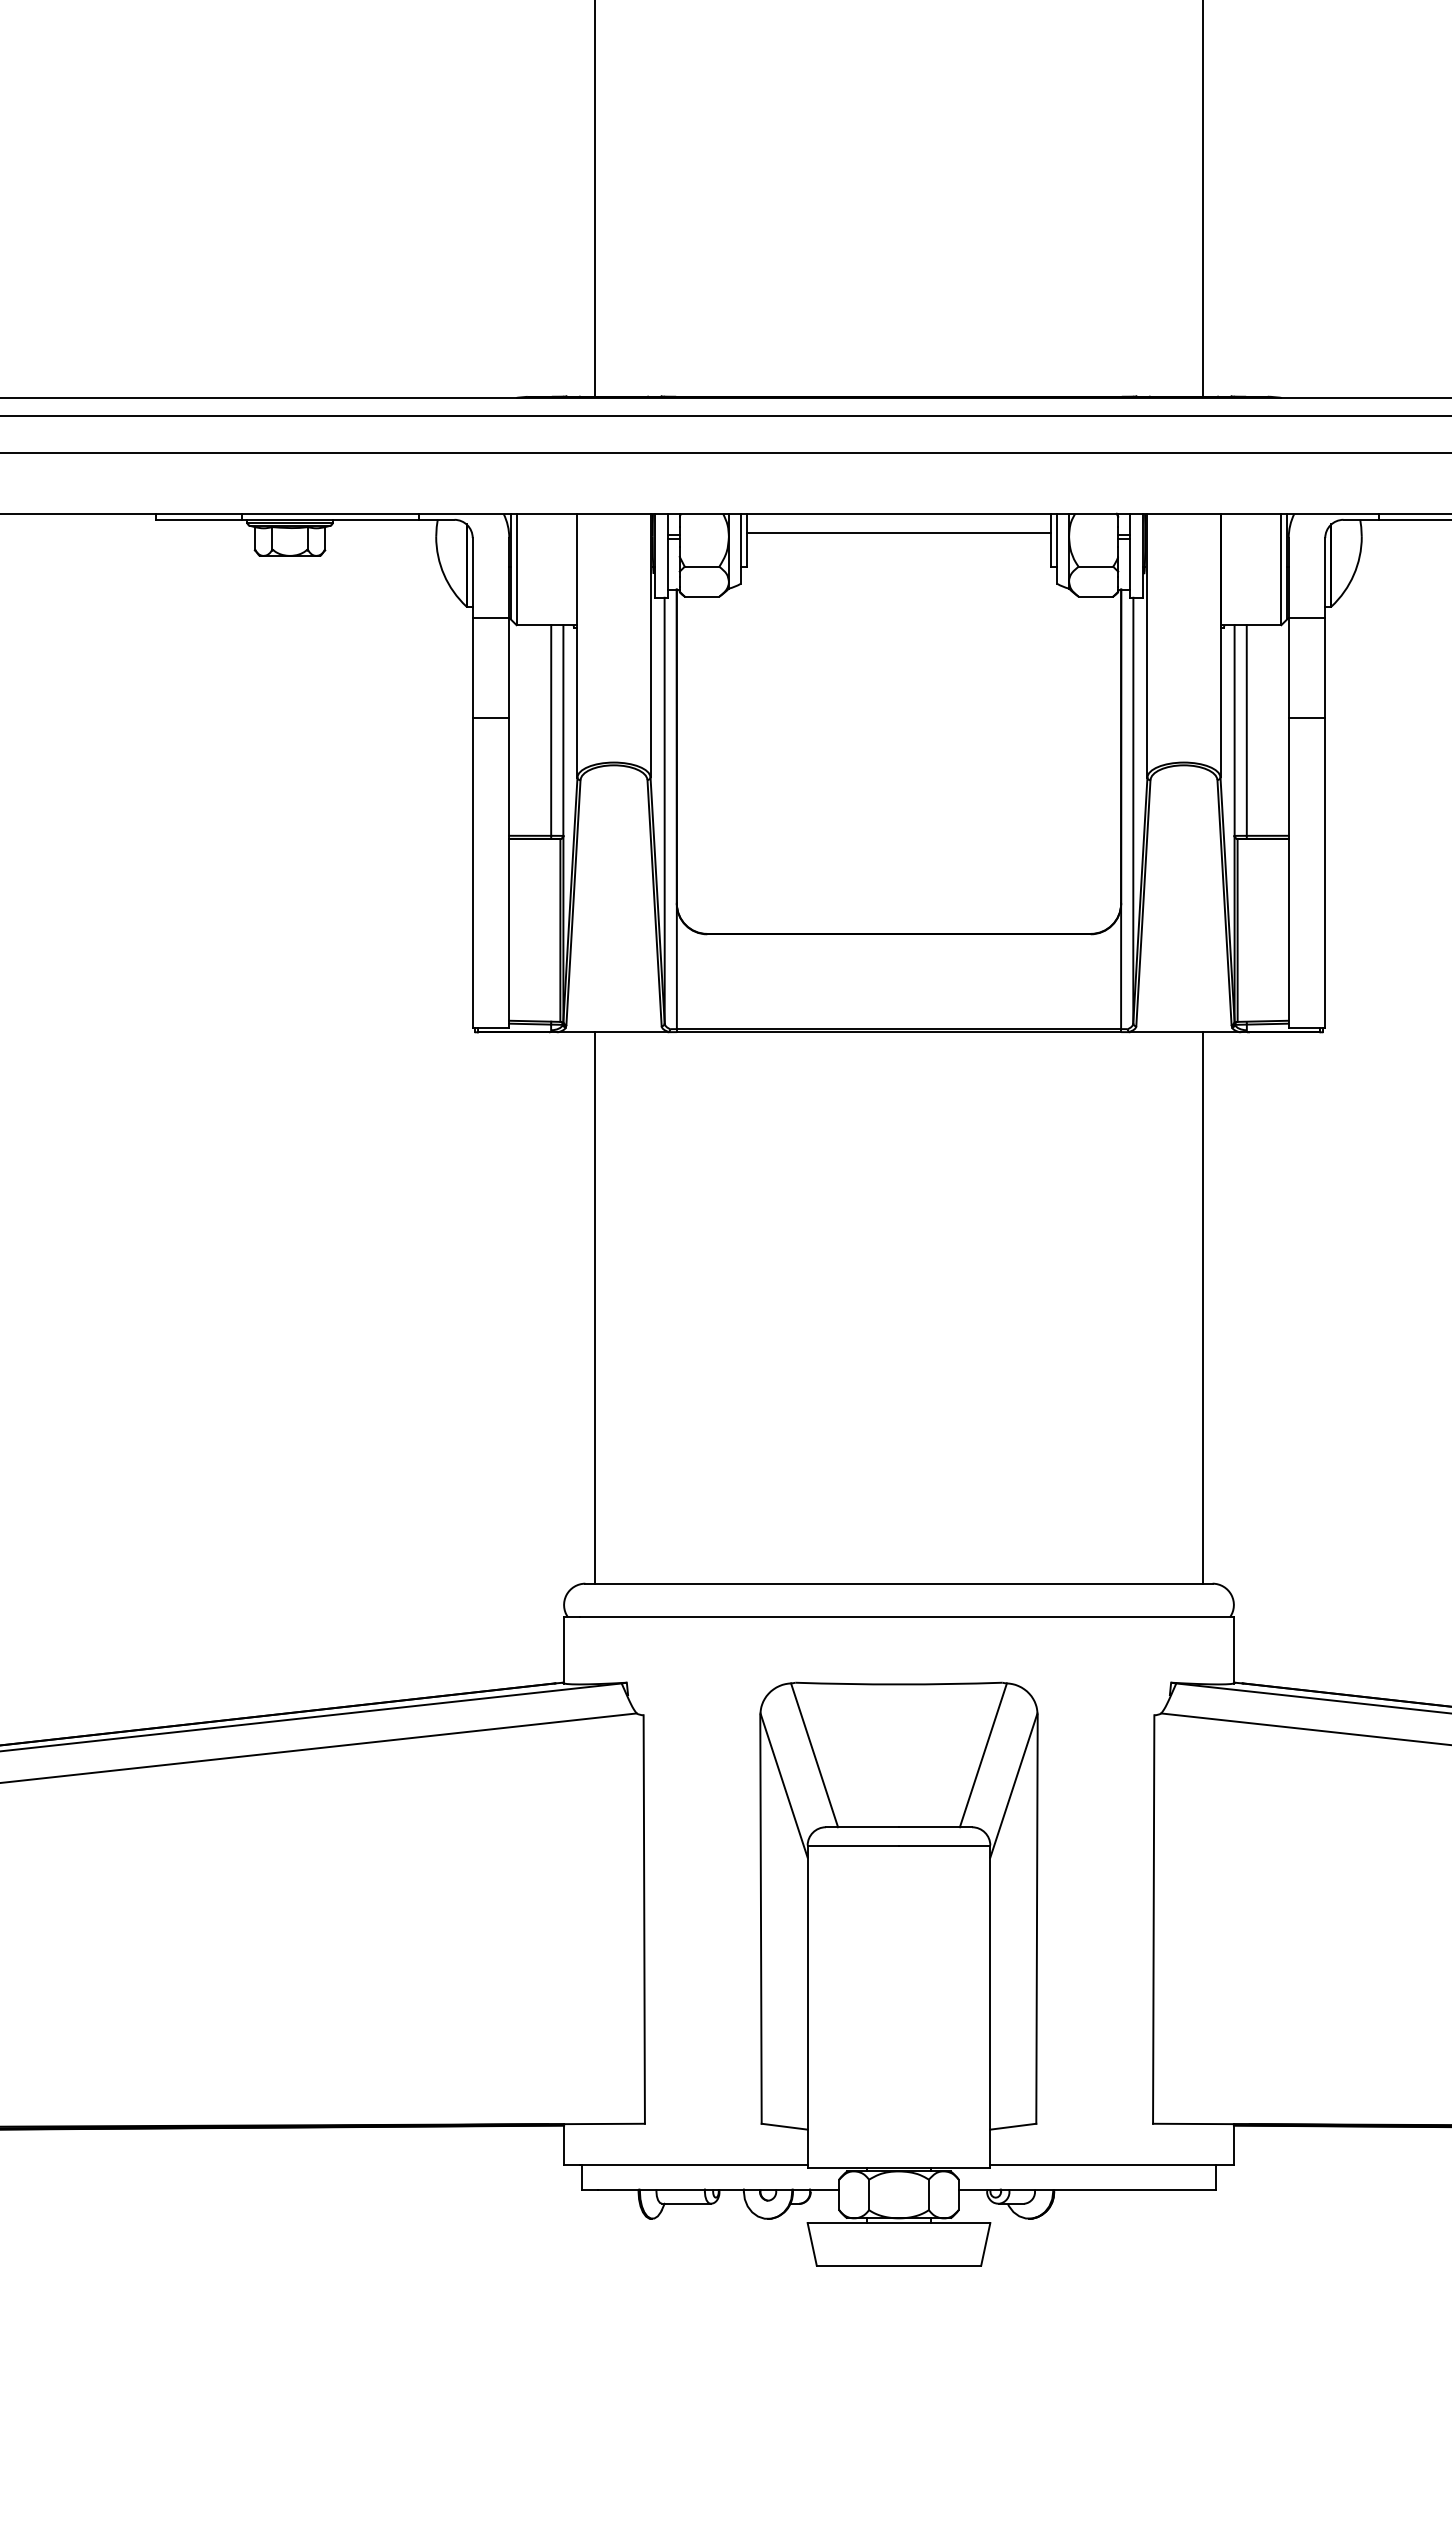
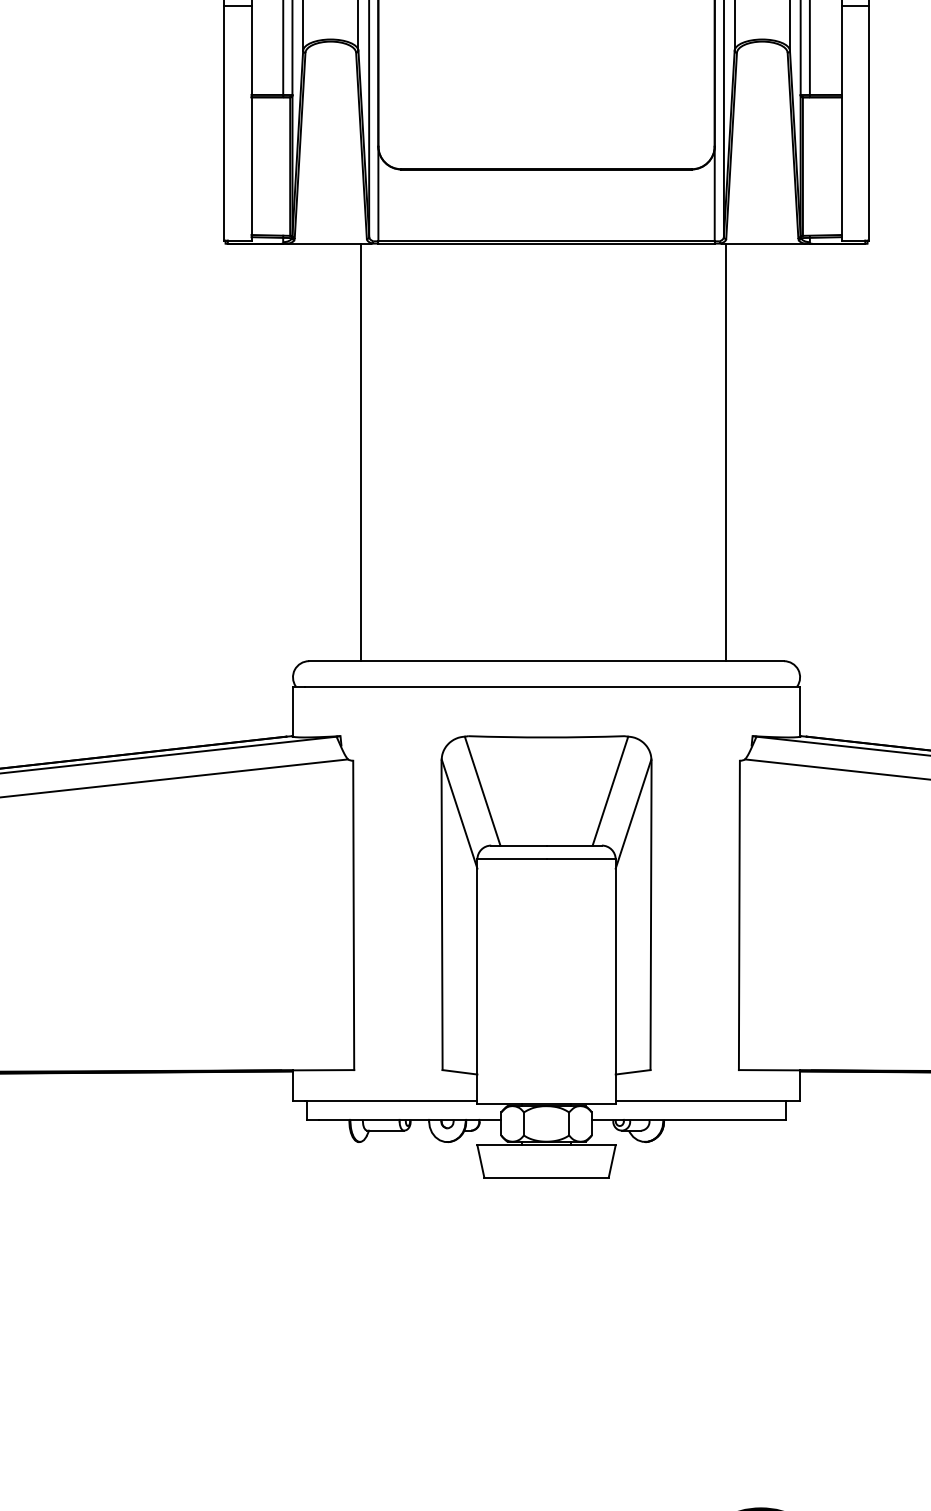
line: (594, 1307) -> (360, 452), moved
line: (1203, 1307) -> (726, 452), moved

